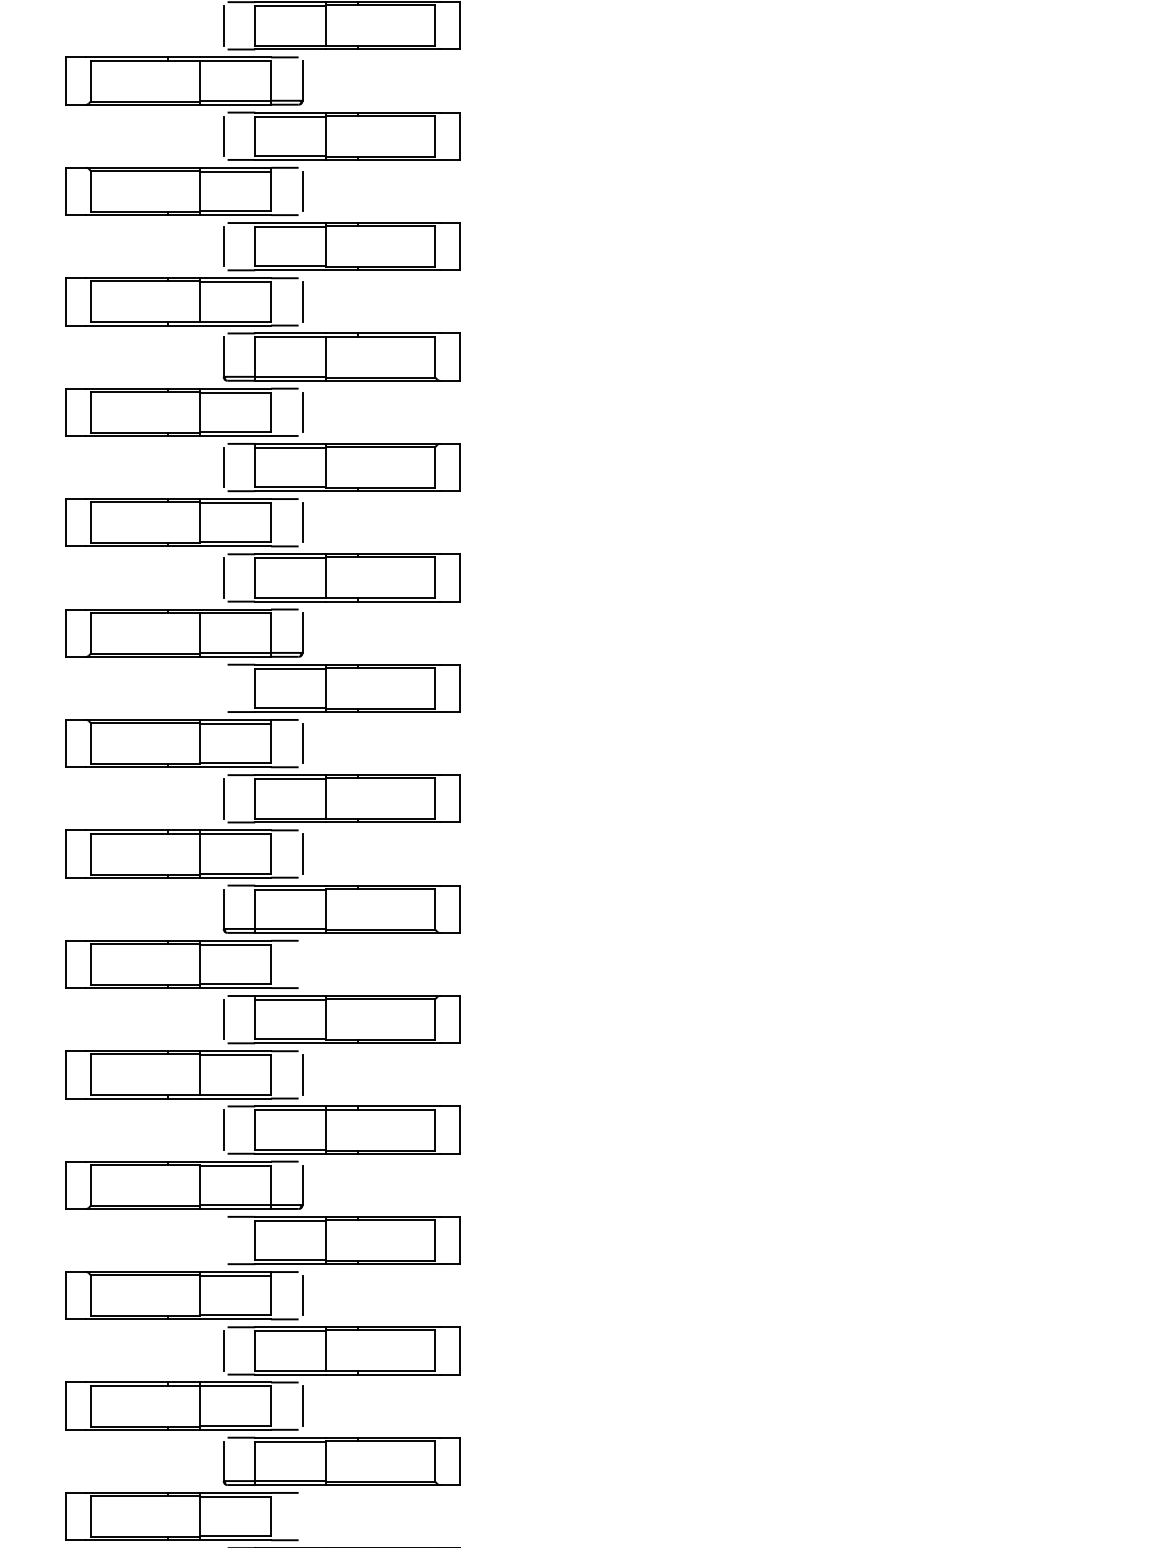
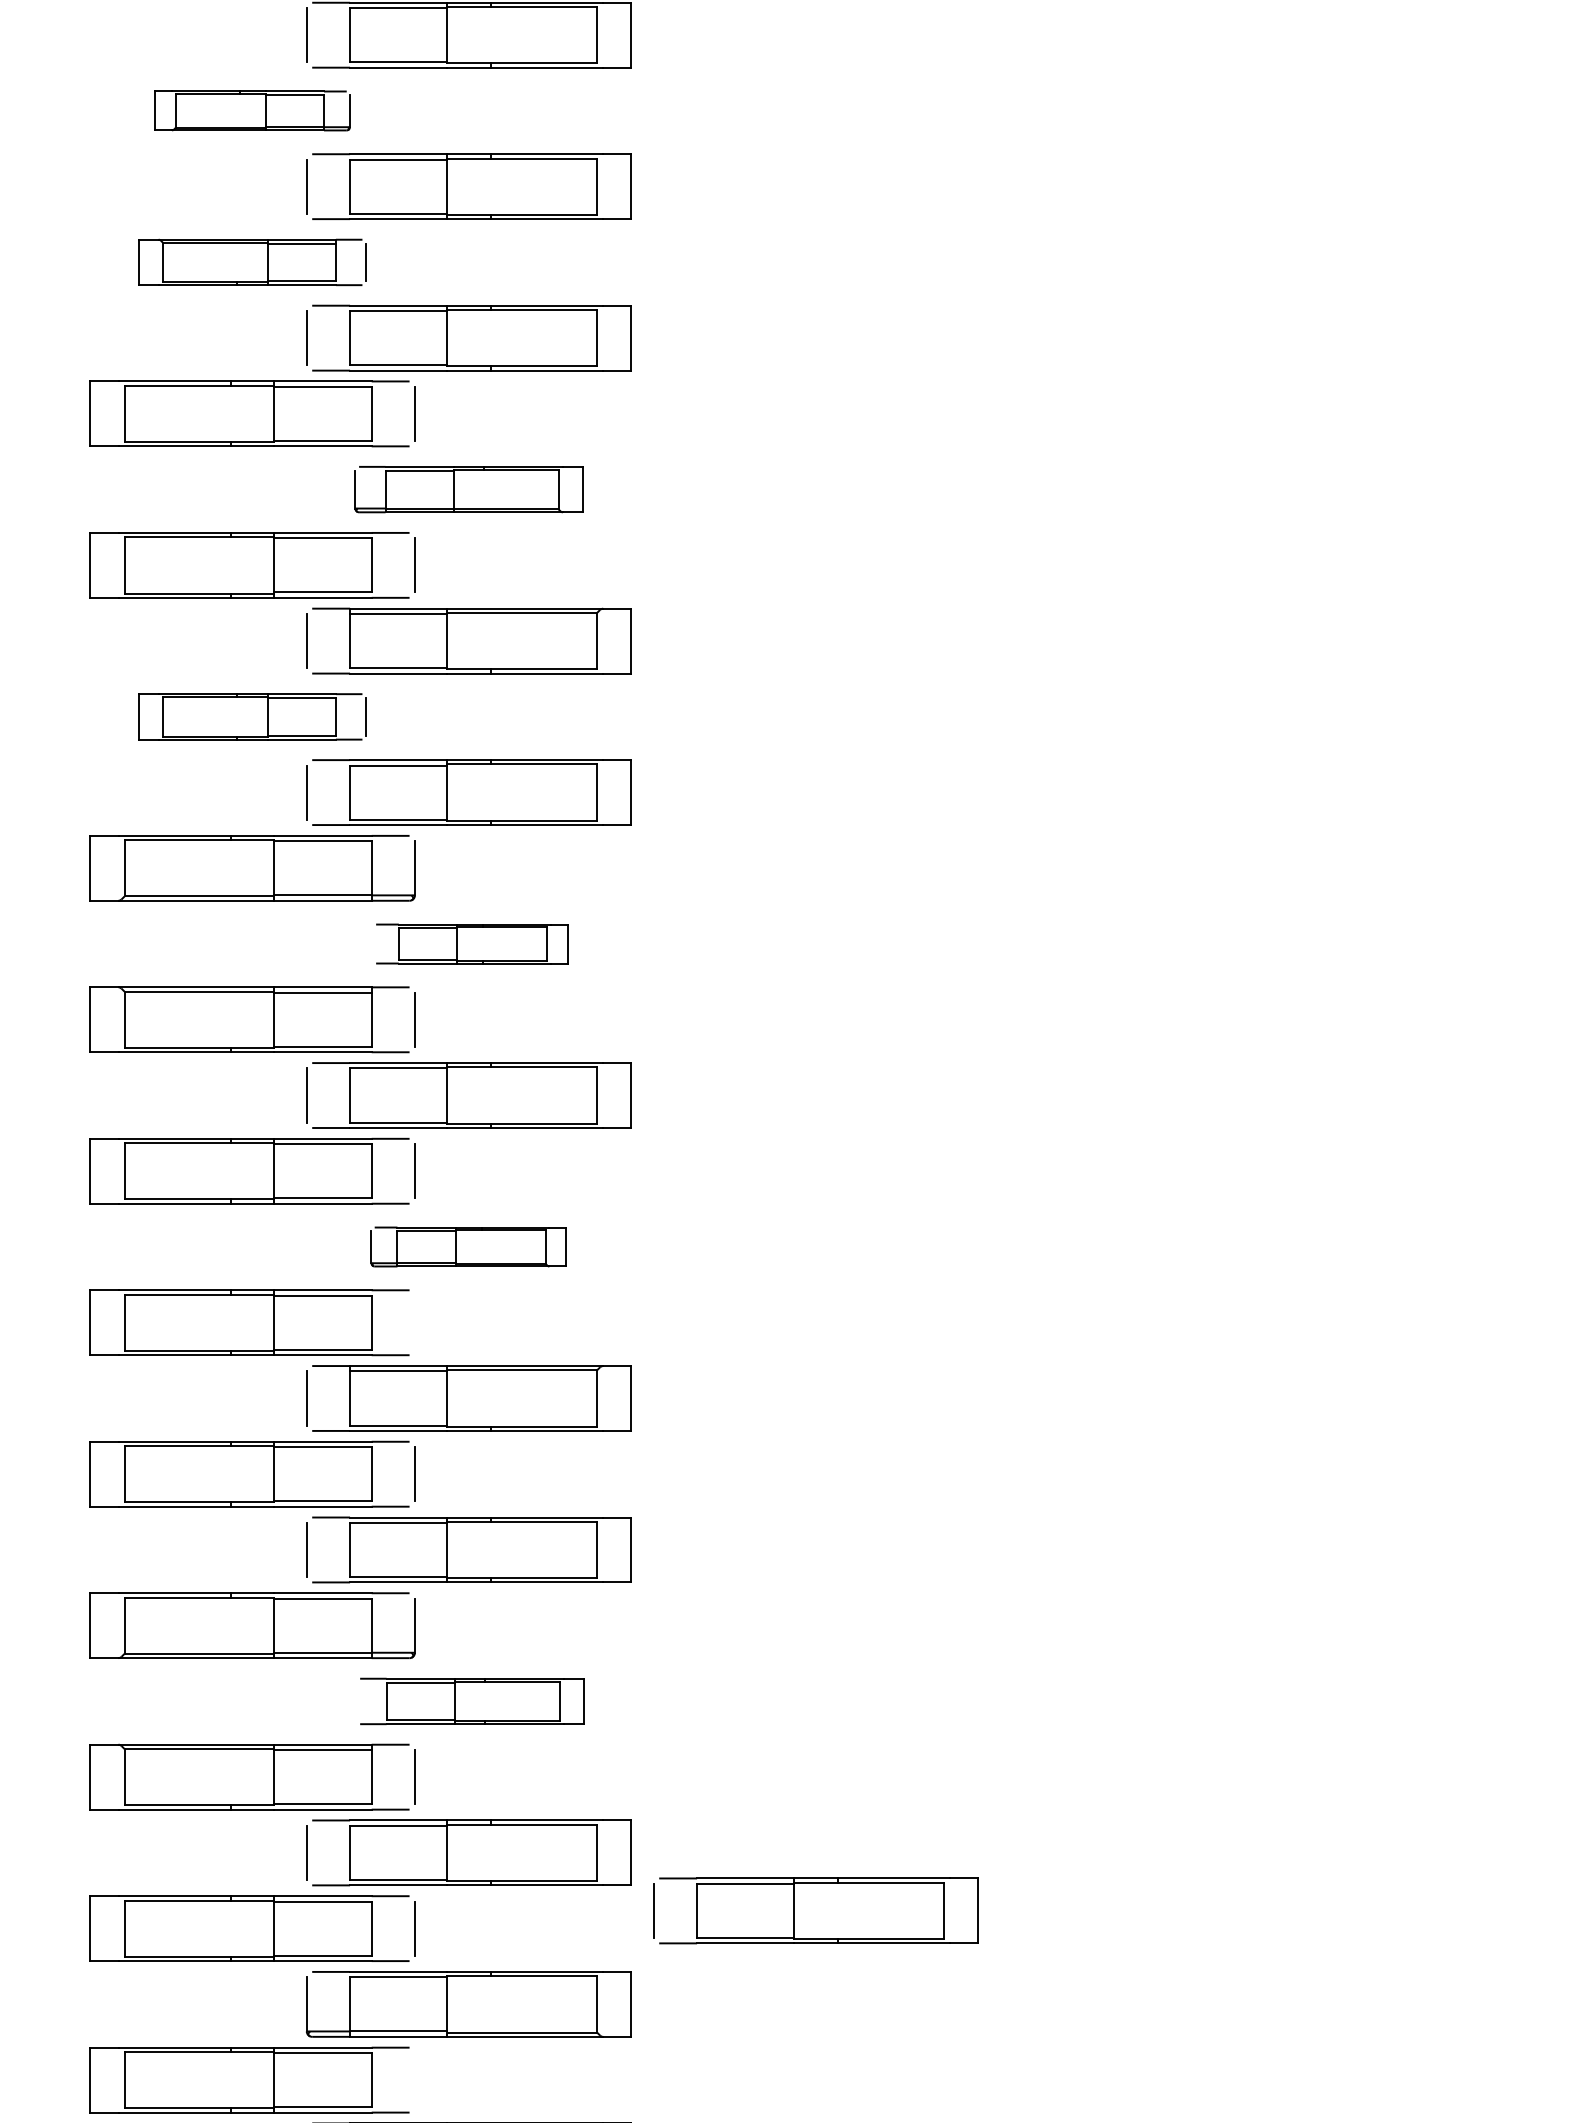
part: (184, 80) -> (252, 110), size x0.6
part: (184, 191) -> (252, 262), size x0.7
part: (341, 357) -> (468, 489), size x0.7
part: (184, 522) -> (252, 716), size x0.7
part: (343, 687) -> (471, 943), size x0.6
part: (341, 908) -> (468, 1246), size x0.6
part: (343, 1240) -> (471, 1701), size x0.7
part: (594, 1392) -> (815, 1910), added

